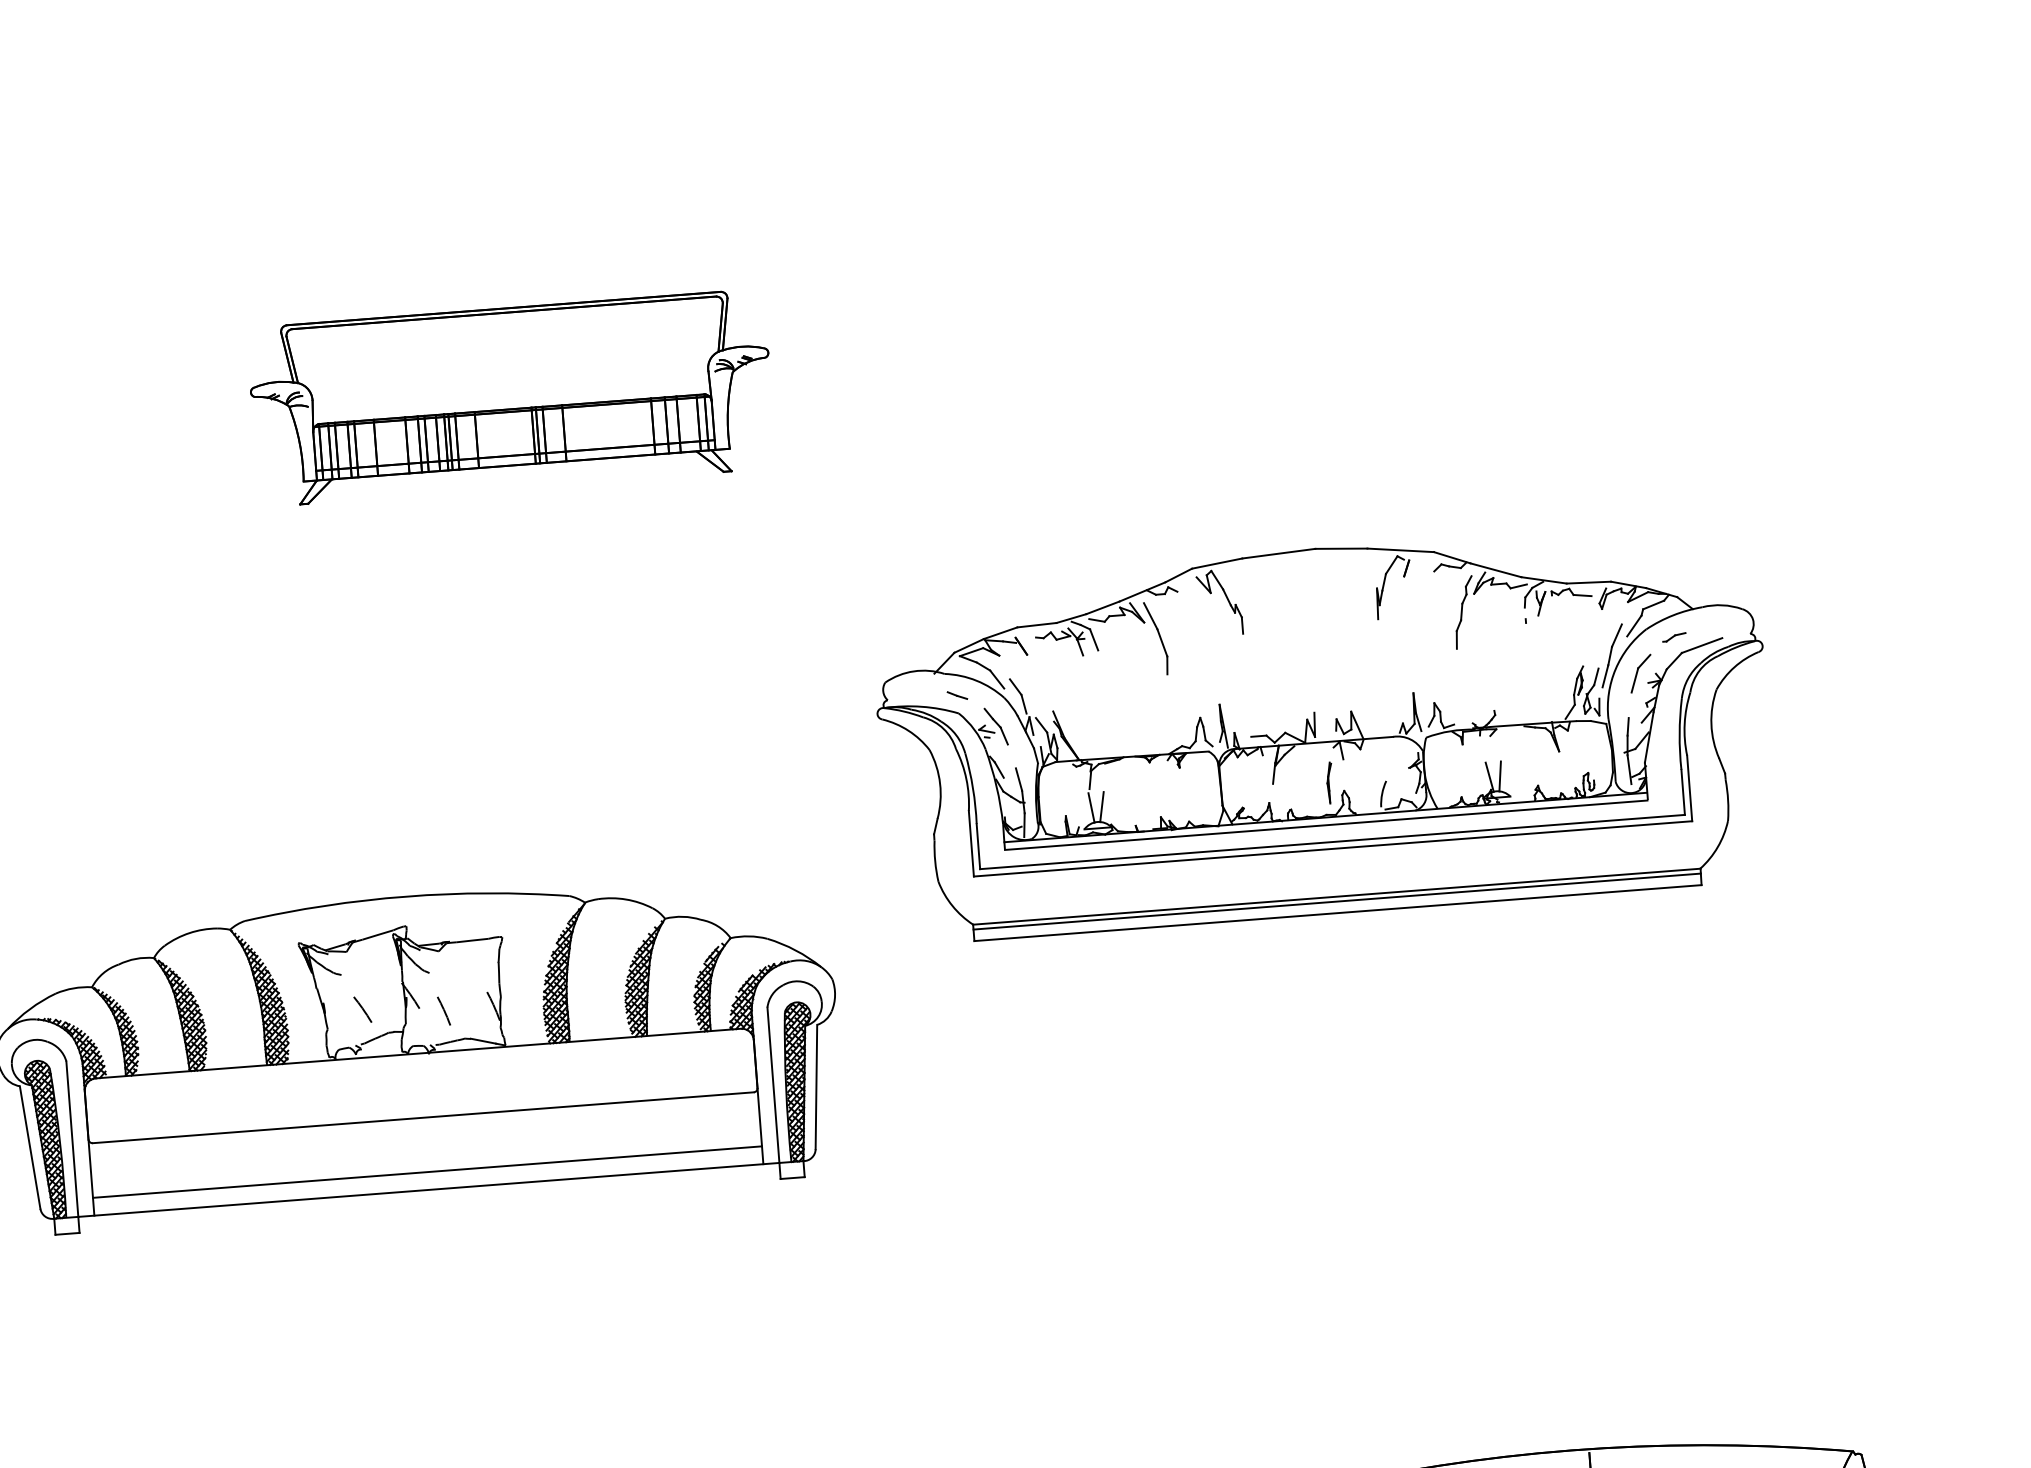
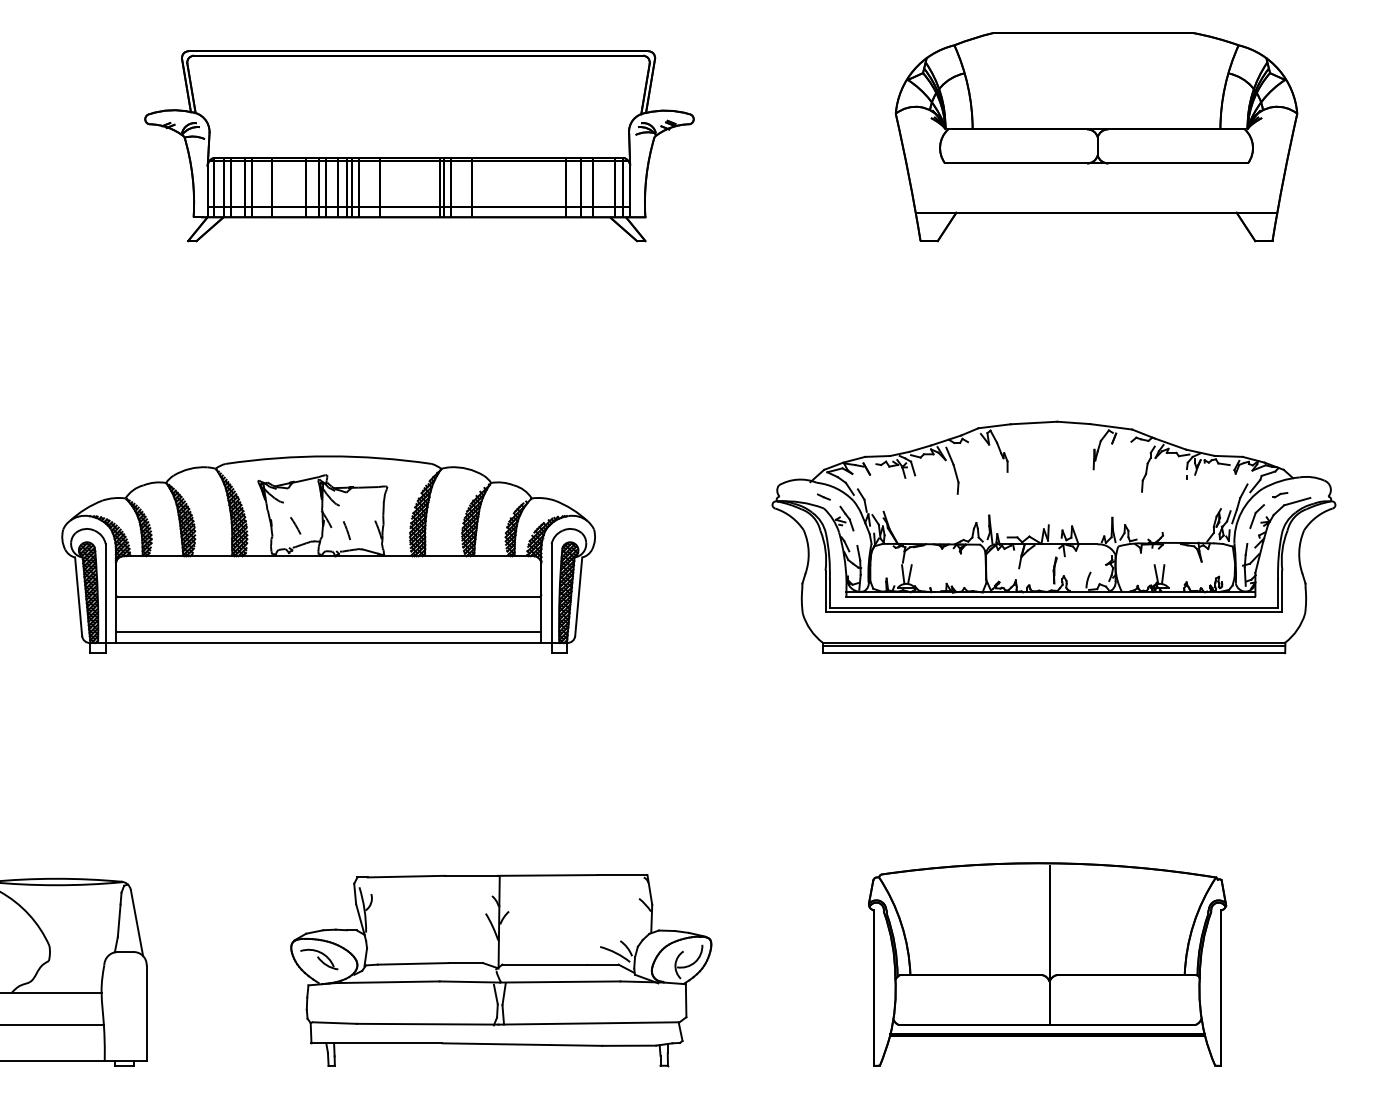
part: (1574, 302) -> (1096, 137), added
part: (511, 398) -> (419, 146), size x1.67
part: (1323, 729) -> (1053, 536), moved

